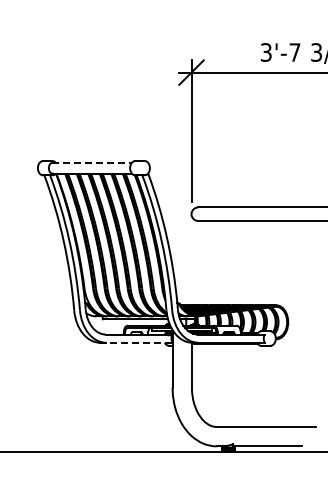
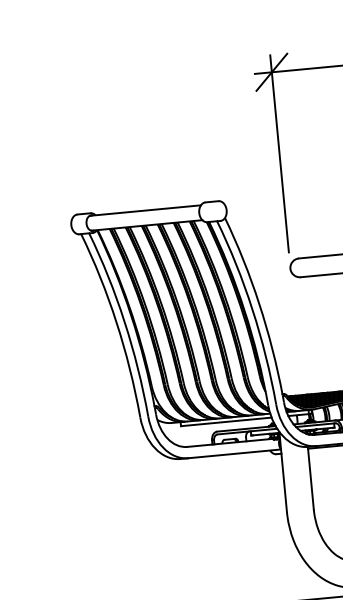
line: (92, 162) -> (146, 210), dashed -> solid
line: (138, 342) -> (233, 453), dashed -> solid

